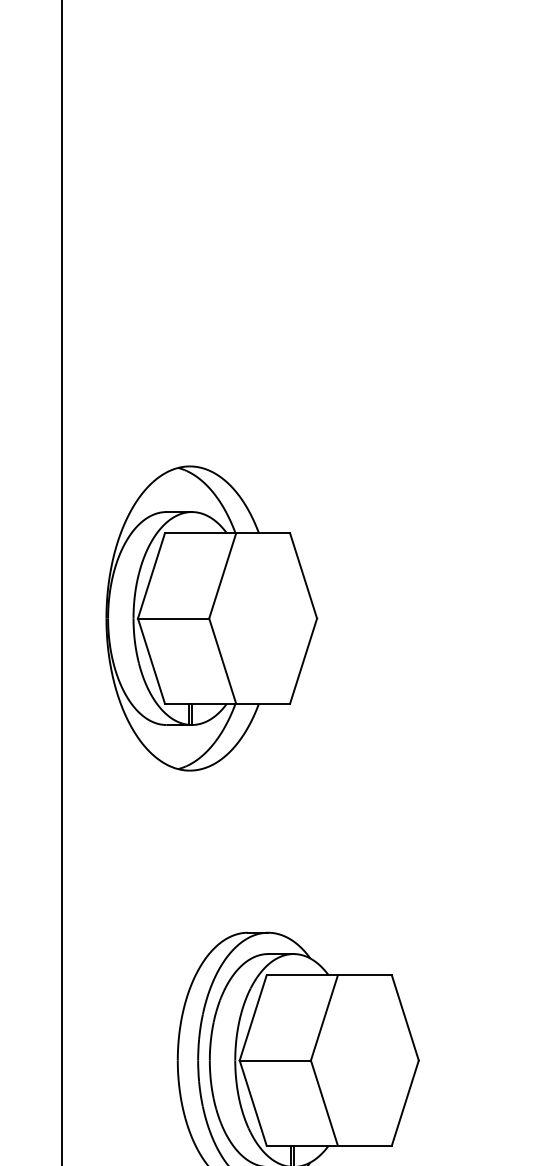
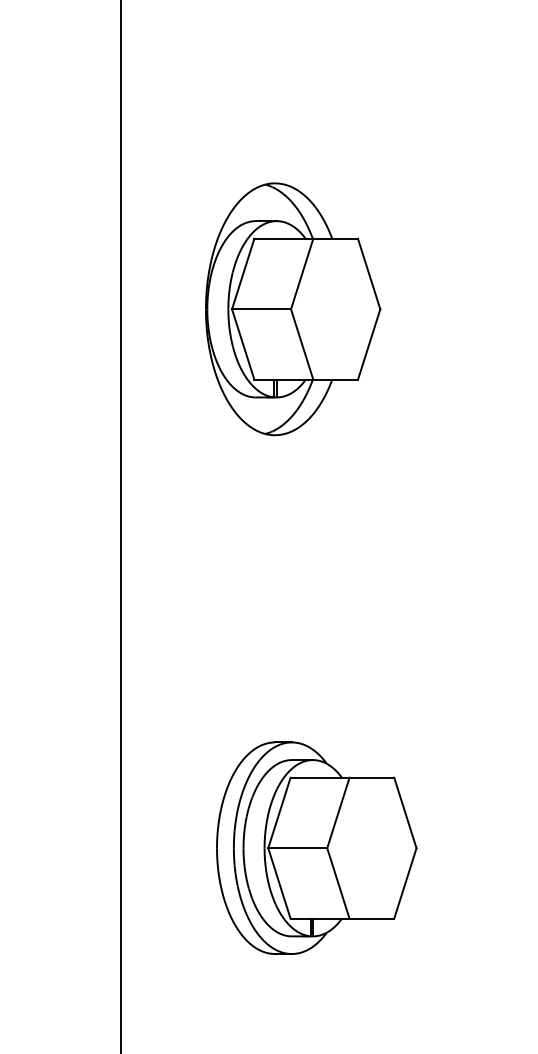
part: (212, 618) -> (293, 309), moved

